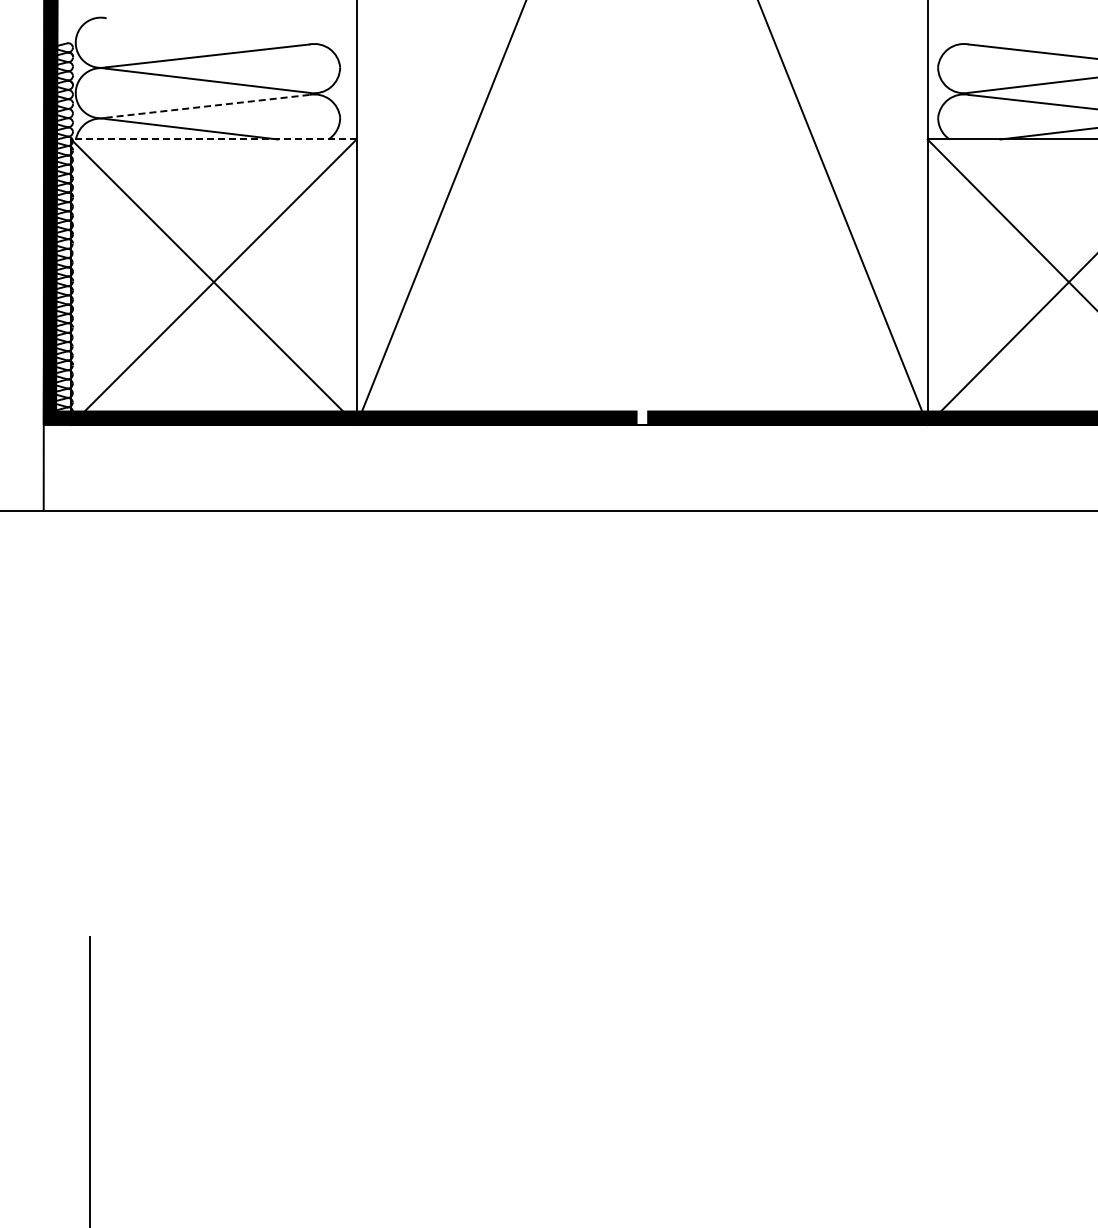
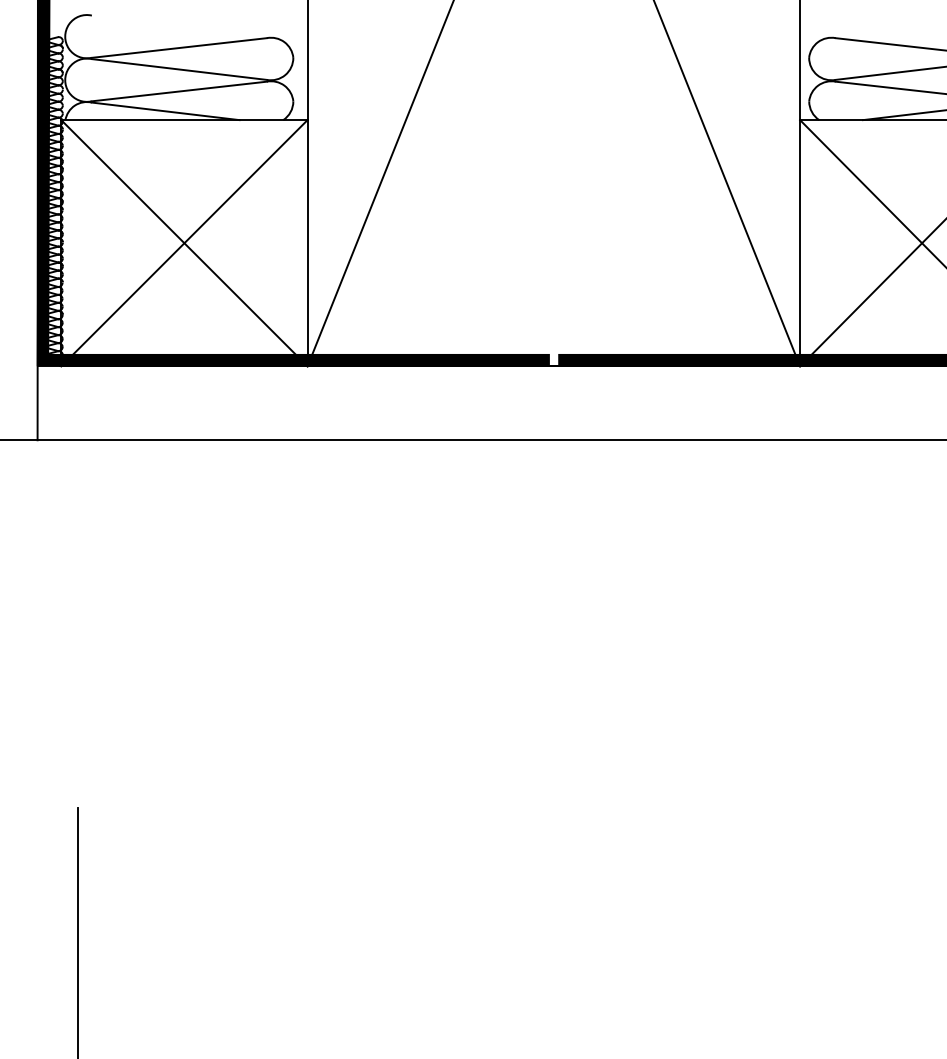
line: (207, 106) -> (178, 91), dashed -> solid
line: (213, 139) -> (184, 120), dashed -> solid

